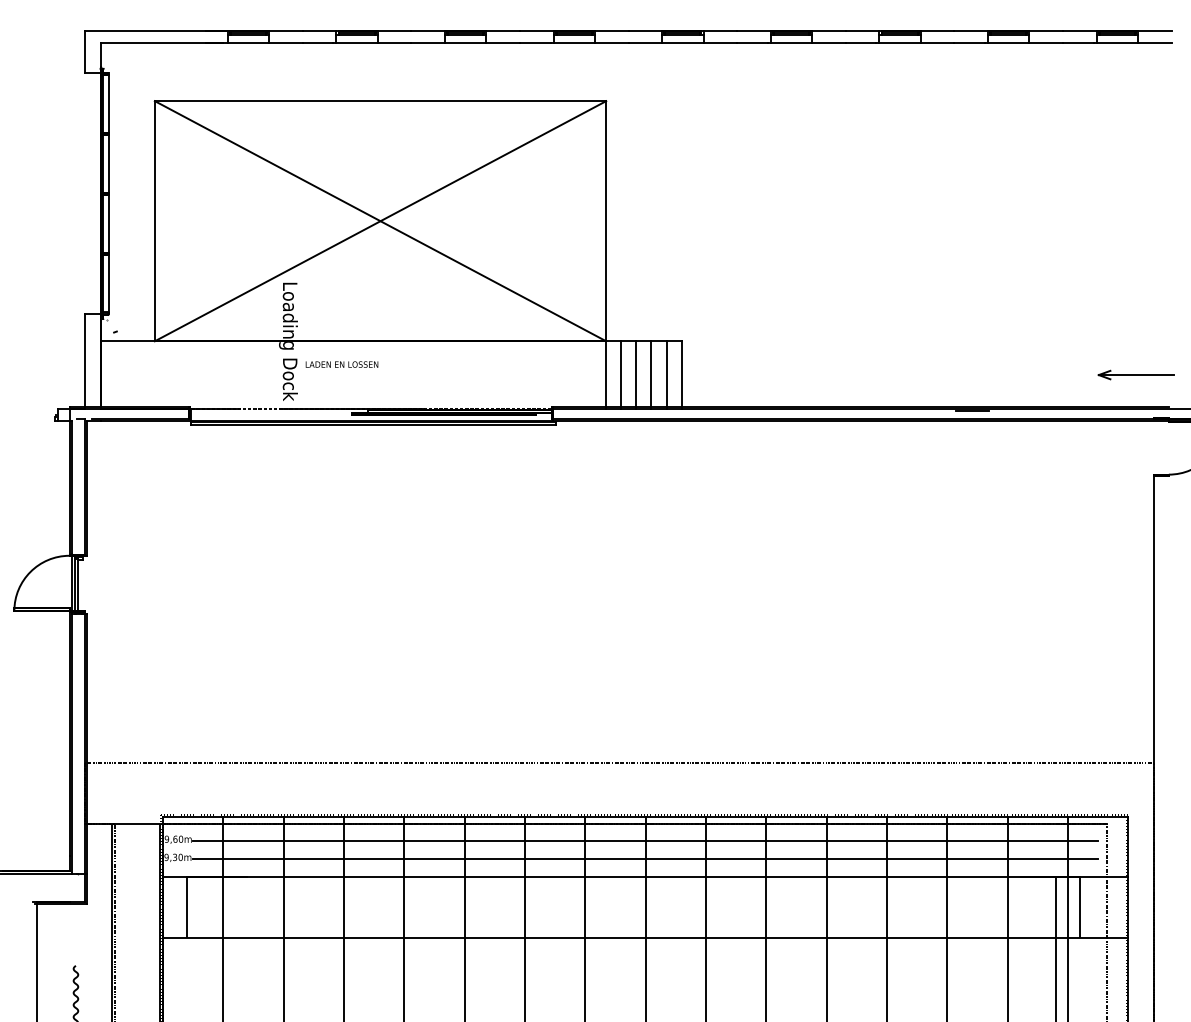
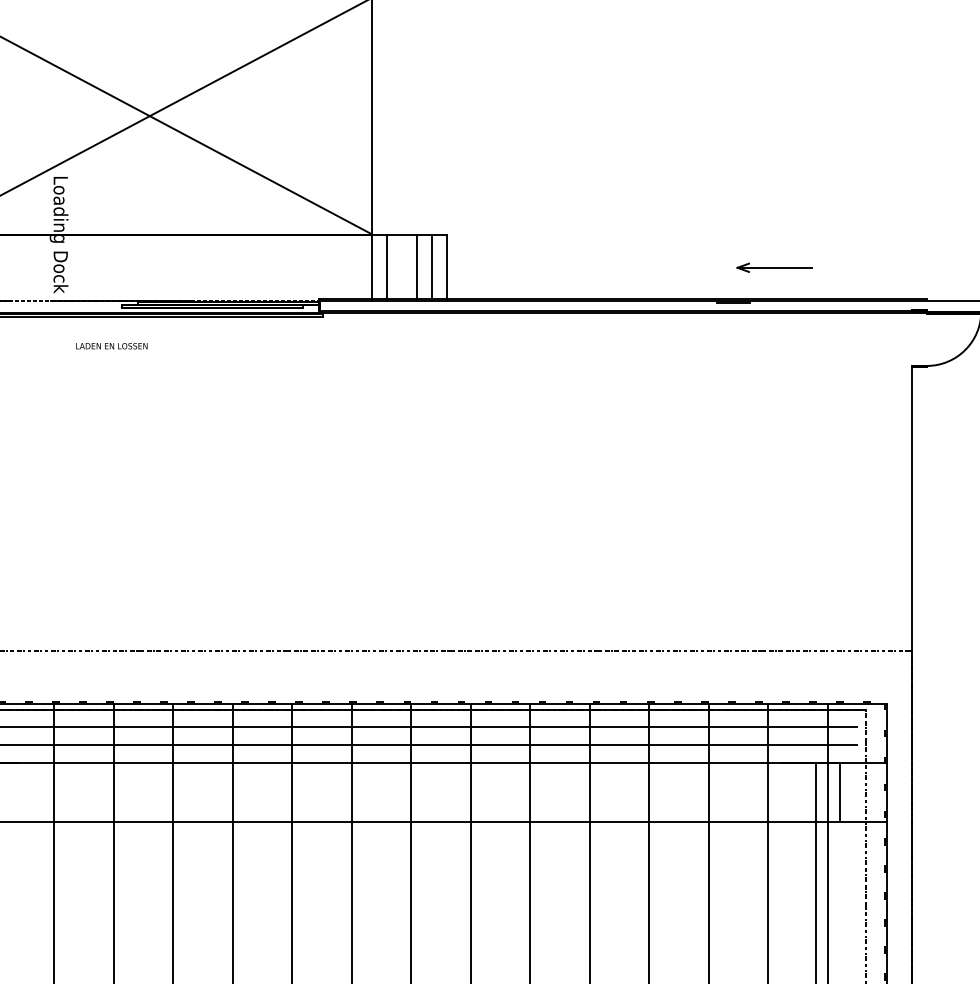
text: (341, 364) -> (111, 346), moved
line: (636, 374) -> (402, 267), removed
part: (1135, 374) -> (773, 267), moved

